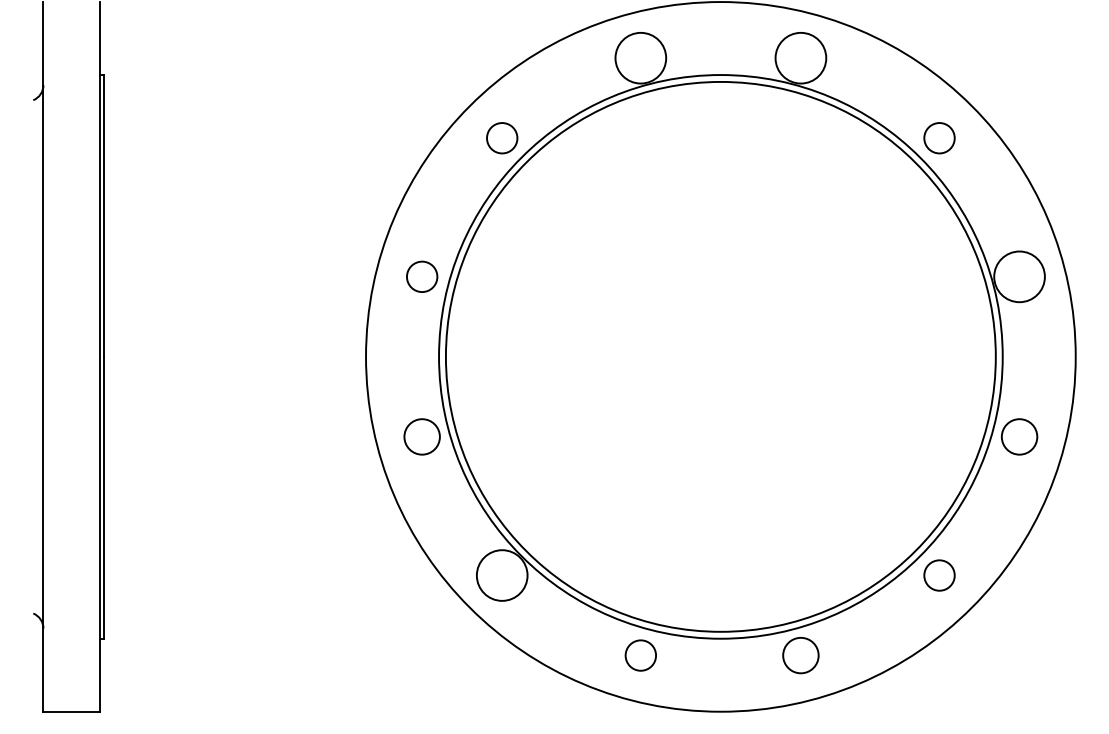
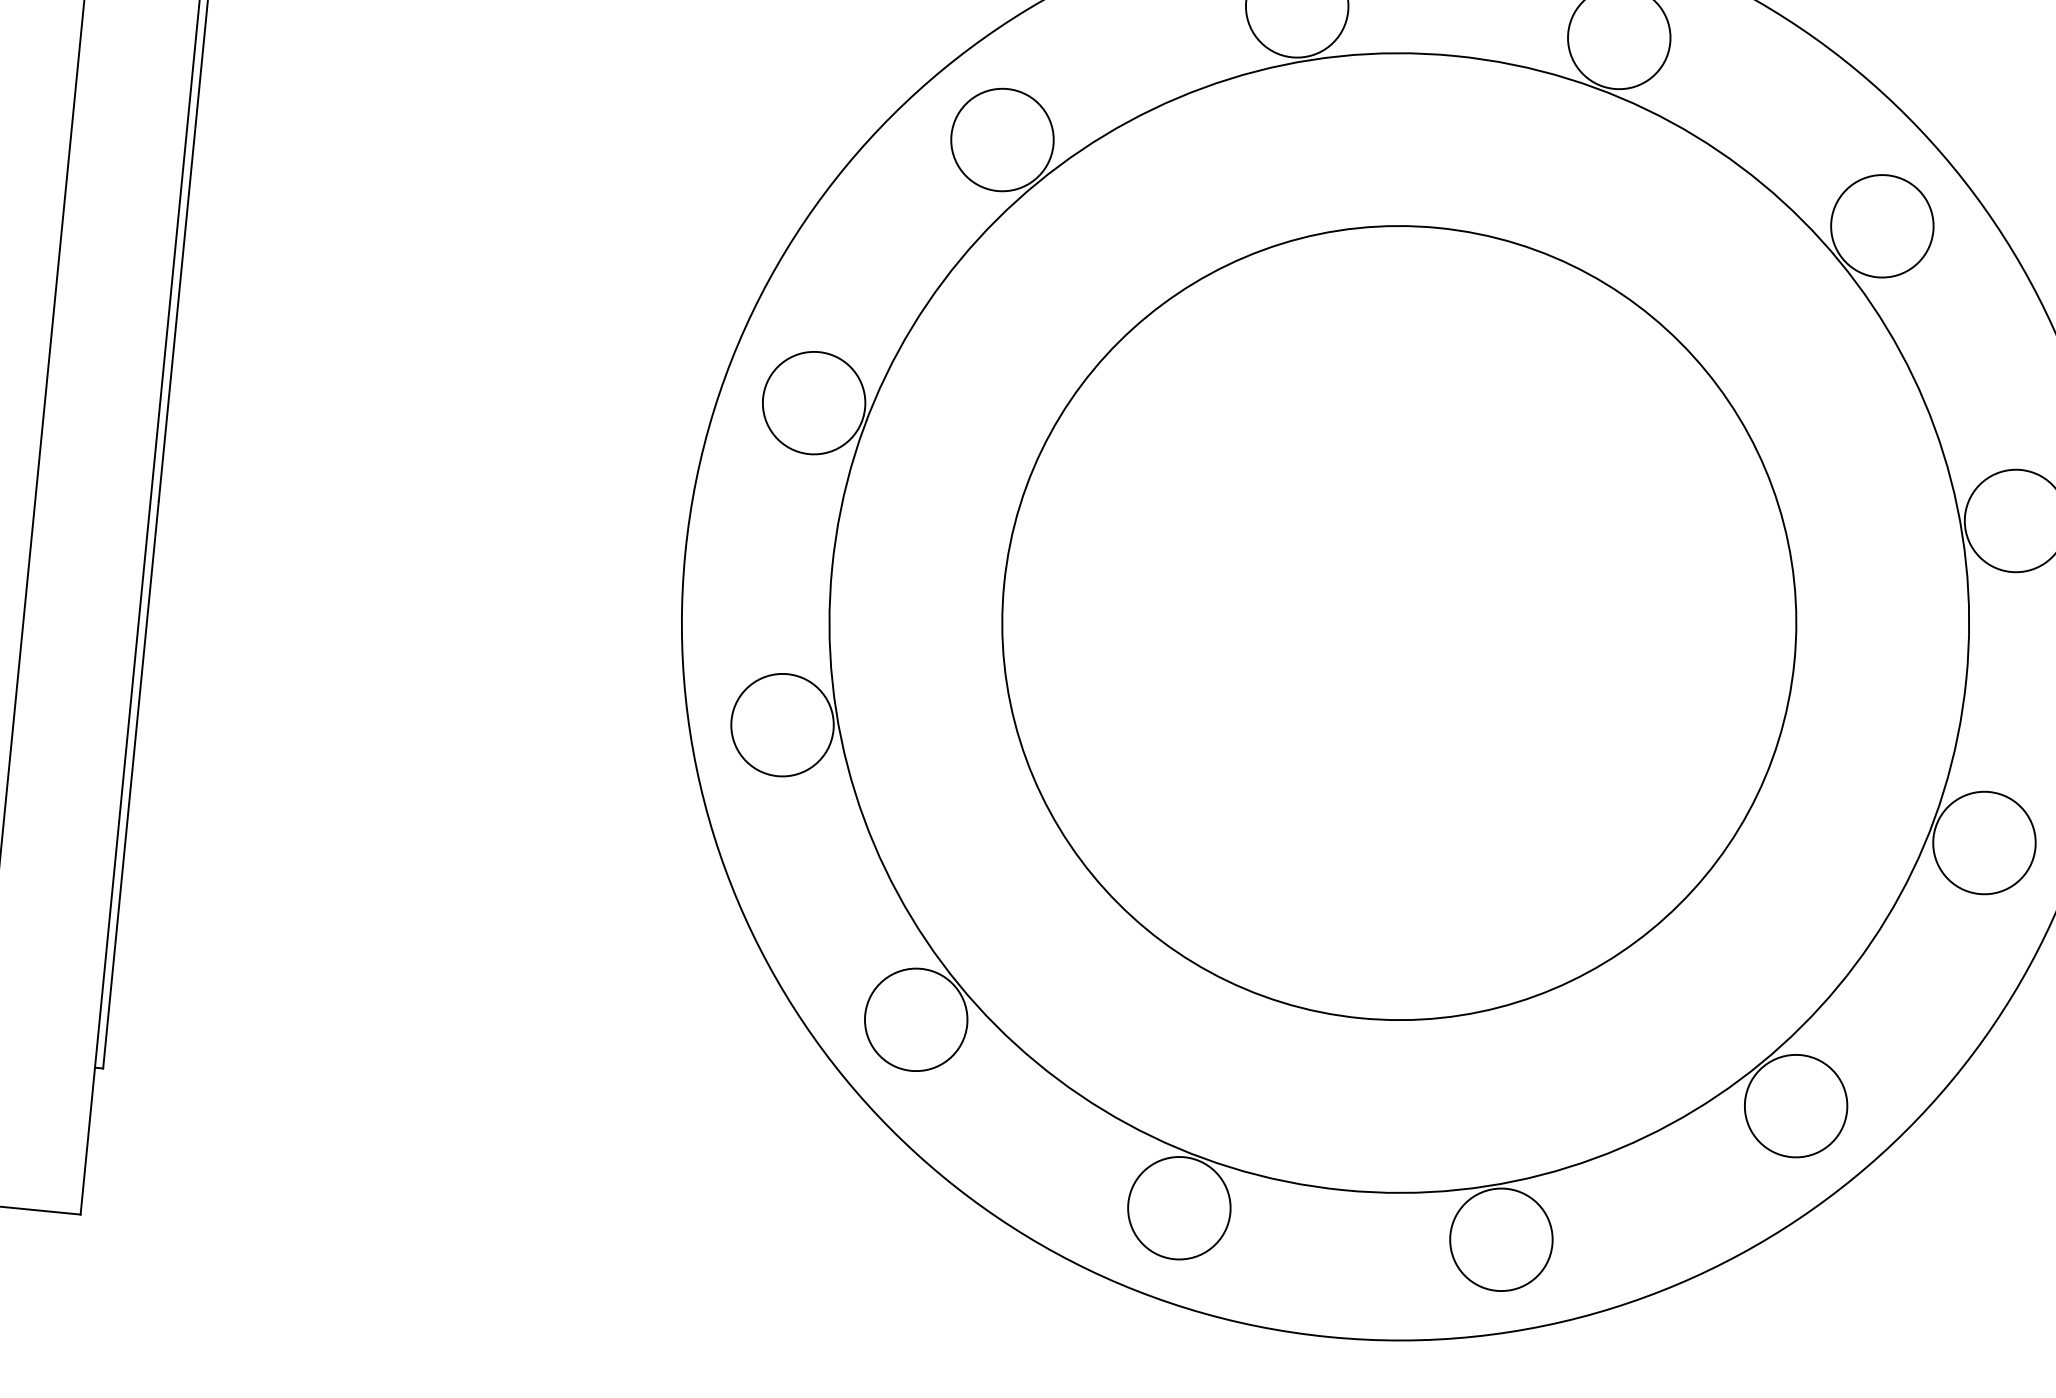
circle: (501, 137) -> (1001, 138), size x1.67
circle: (939, 137) -> (1882, 224), size x1.67
circle: (421, 276) -> (812, 402), size x1.67
circle: (720, 356) -> (1398, 622), size x0.71
circle: (421, 436) -> (781, 724), size x1.43
circle: (1019, 436) -> (1984, 842), size x1.43
circle: (939, 575) -> (1796, 1106), size x1.67
circle: (640, 655) -> (1178, 1208), size x1.67
circle: (800, 655) -> (1500, 1239), size x1.43

